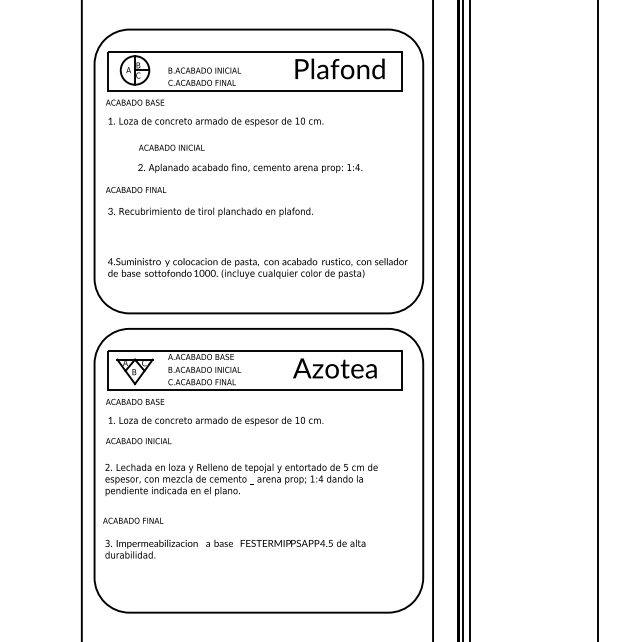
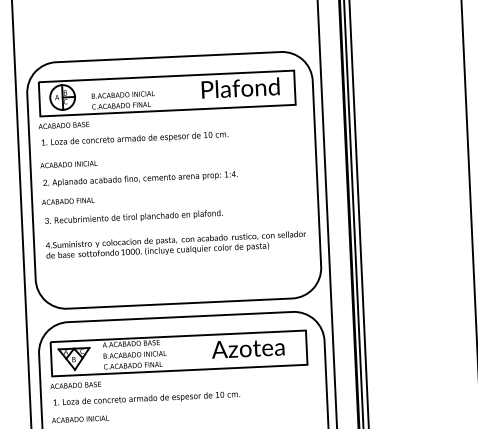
text: (171, 147) -> (68, 164), moved
text: (250, 167) -> (140, 178), moved
text: (257, 268) -> (175, 245), moved

